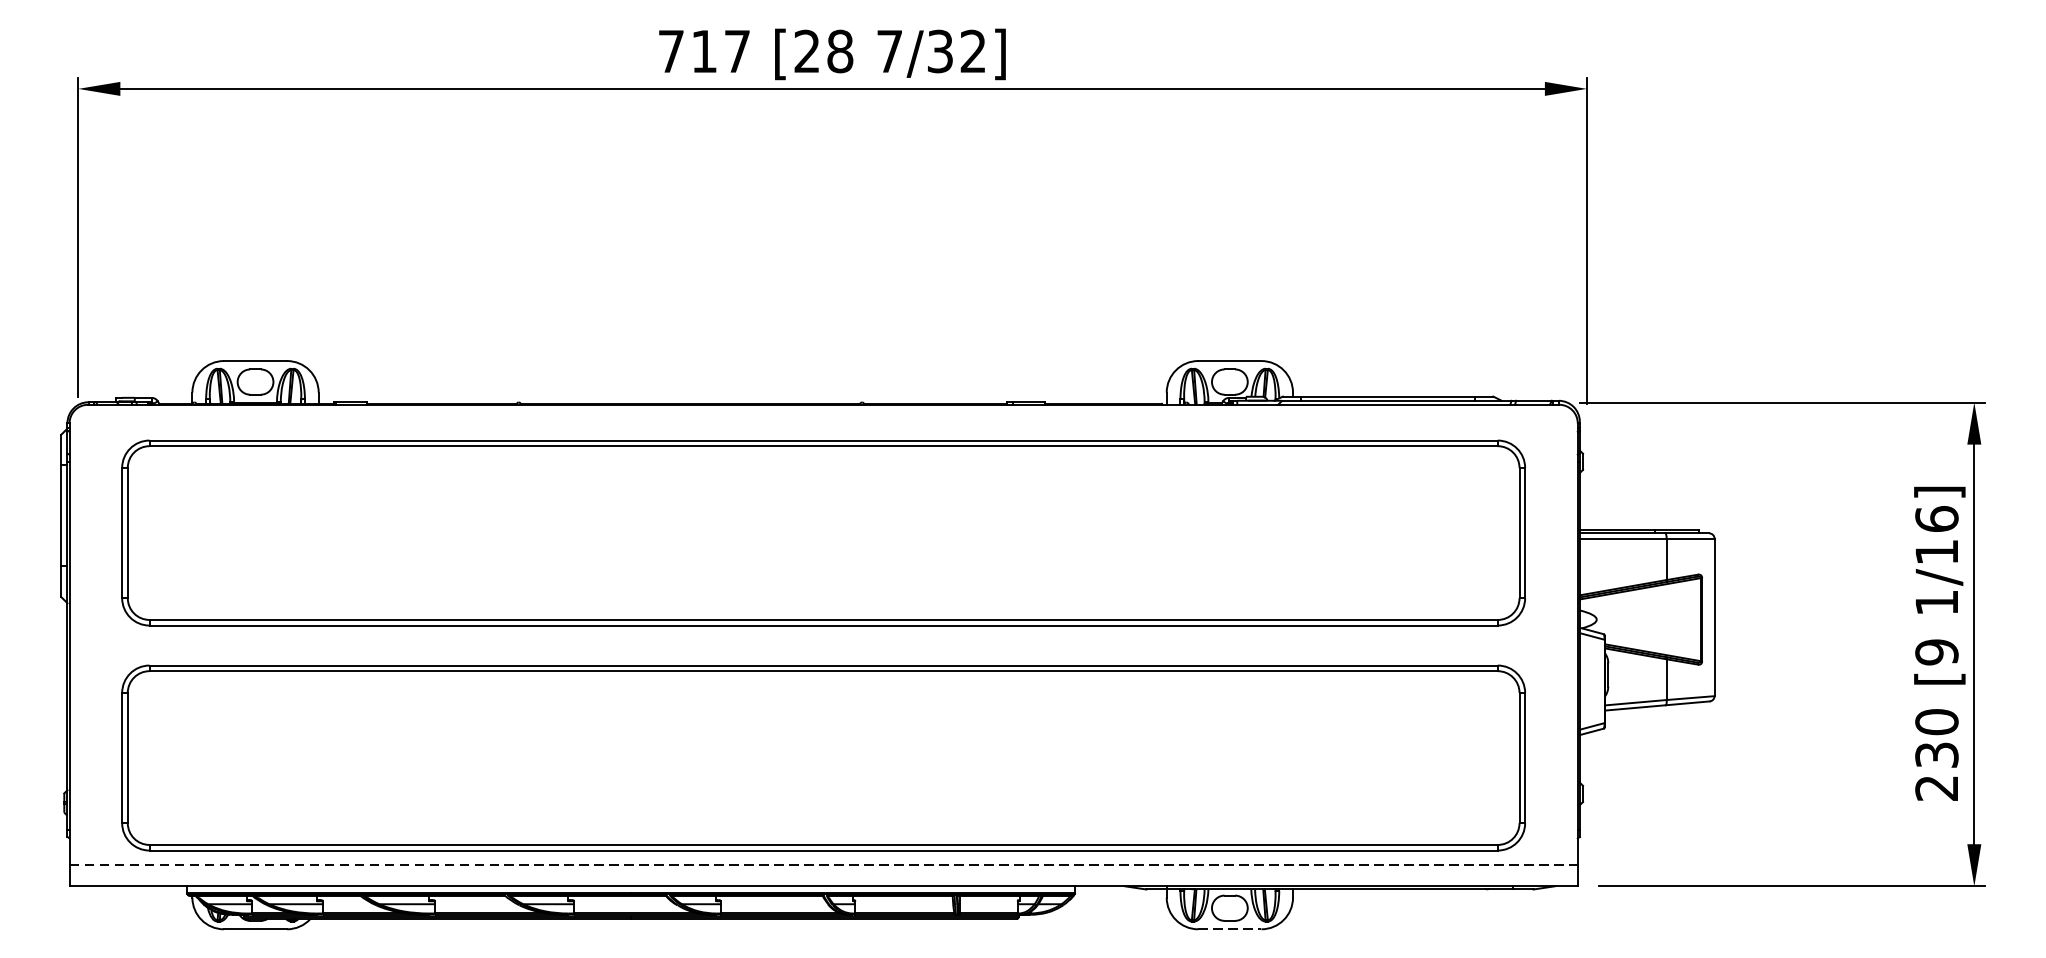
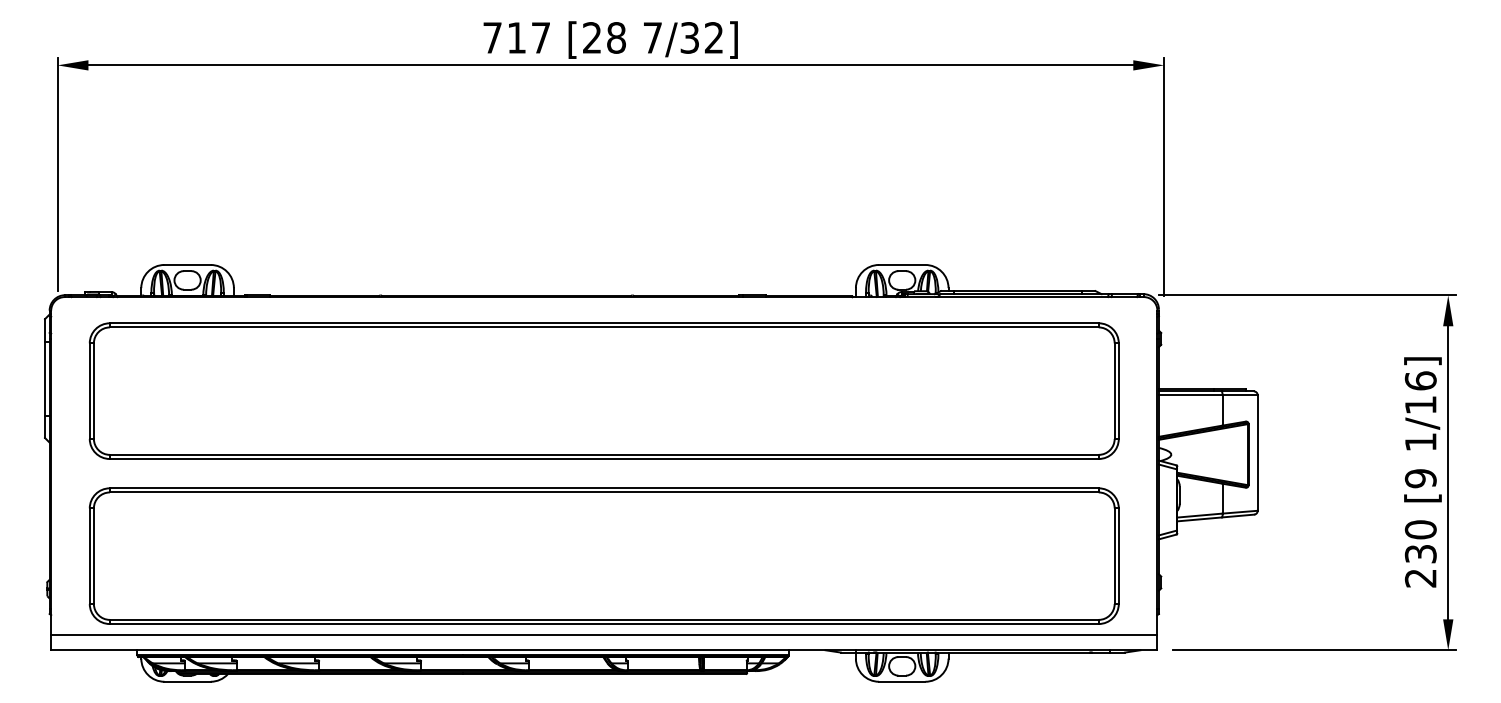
line: (823, 864) -> (604, 634), dashed -> solid
line: (1230, 928) -> (902, 681), dashed -> solid

